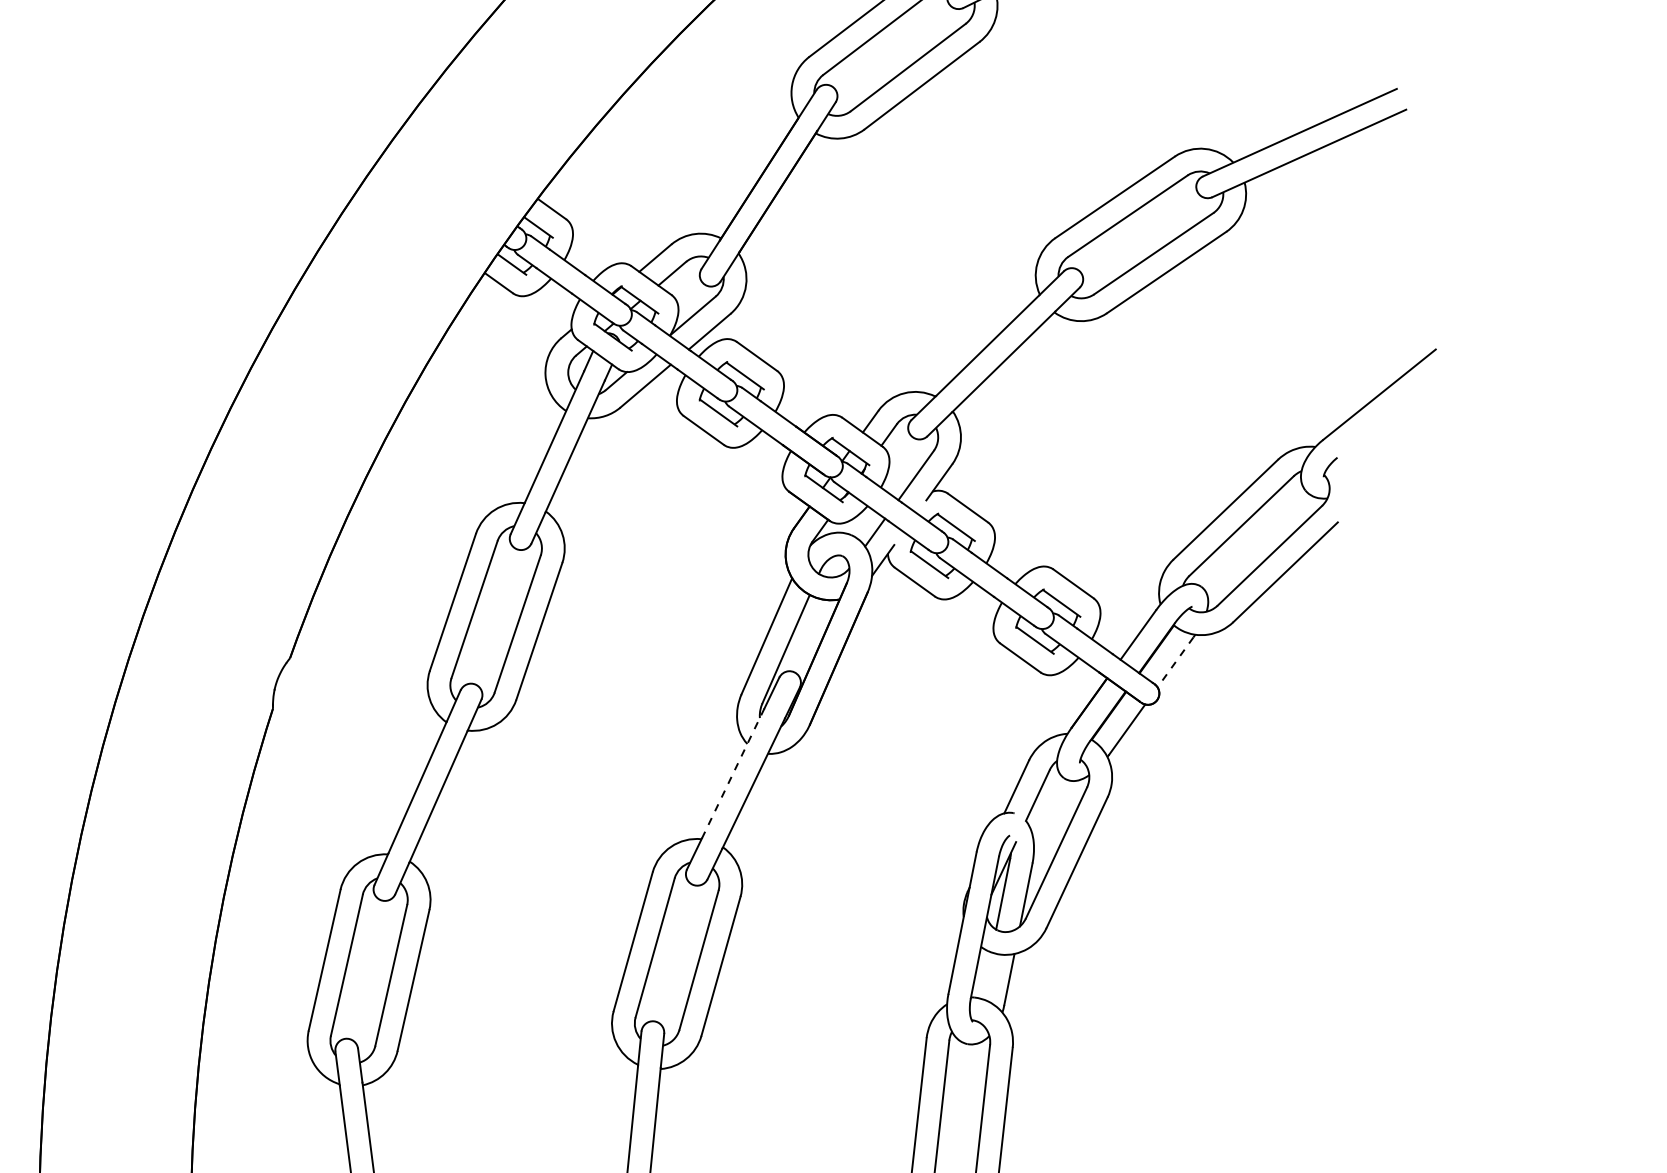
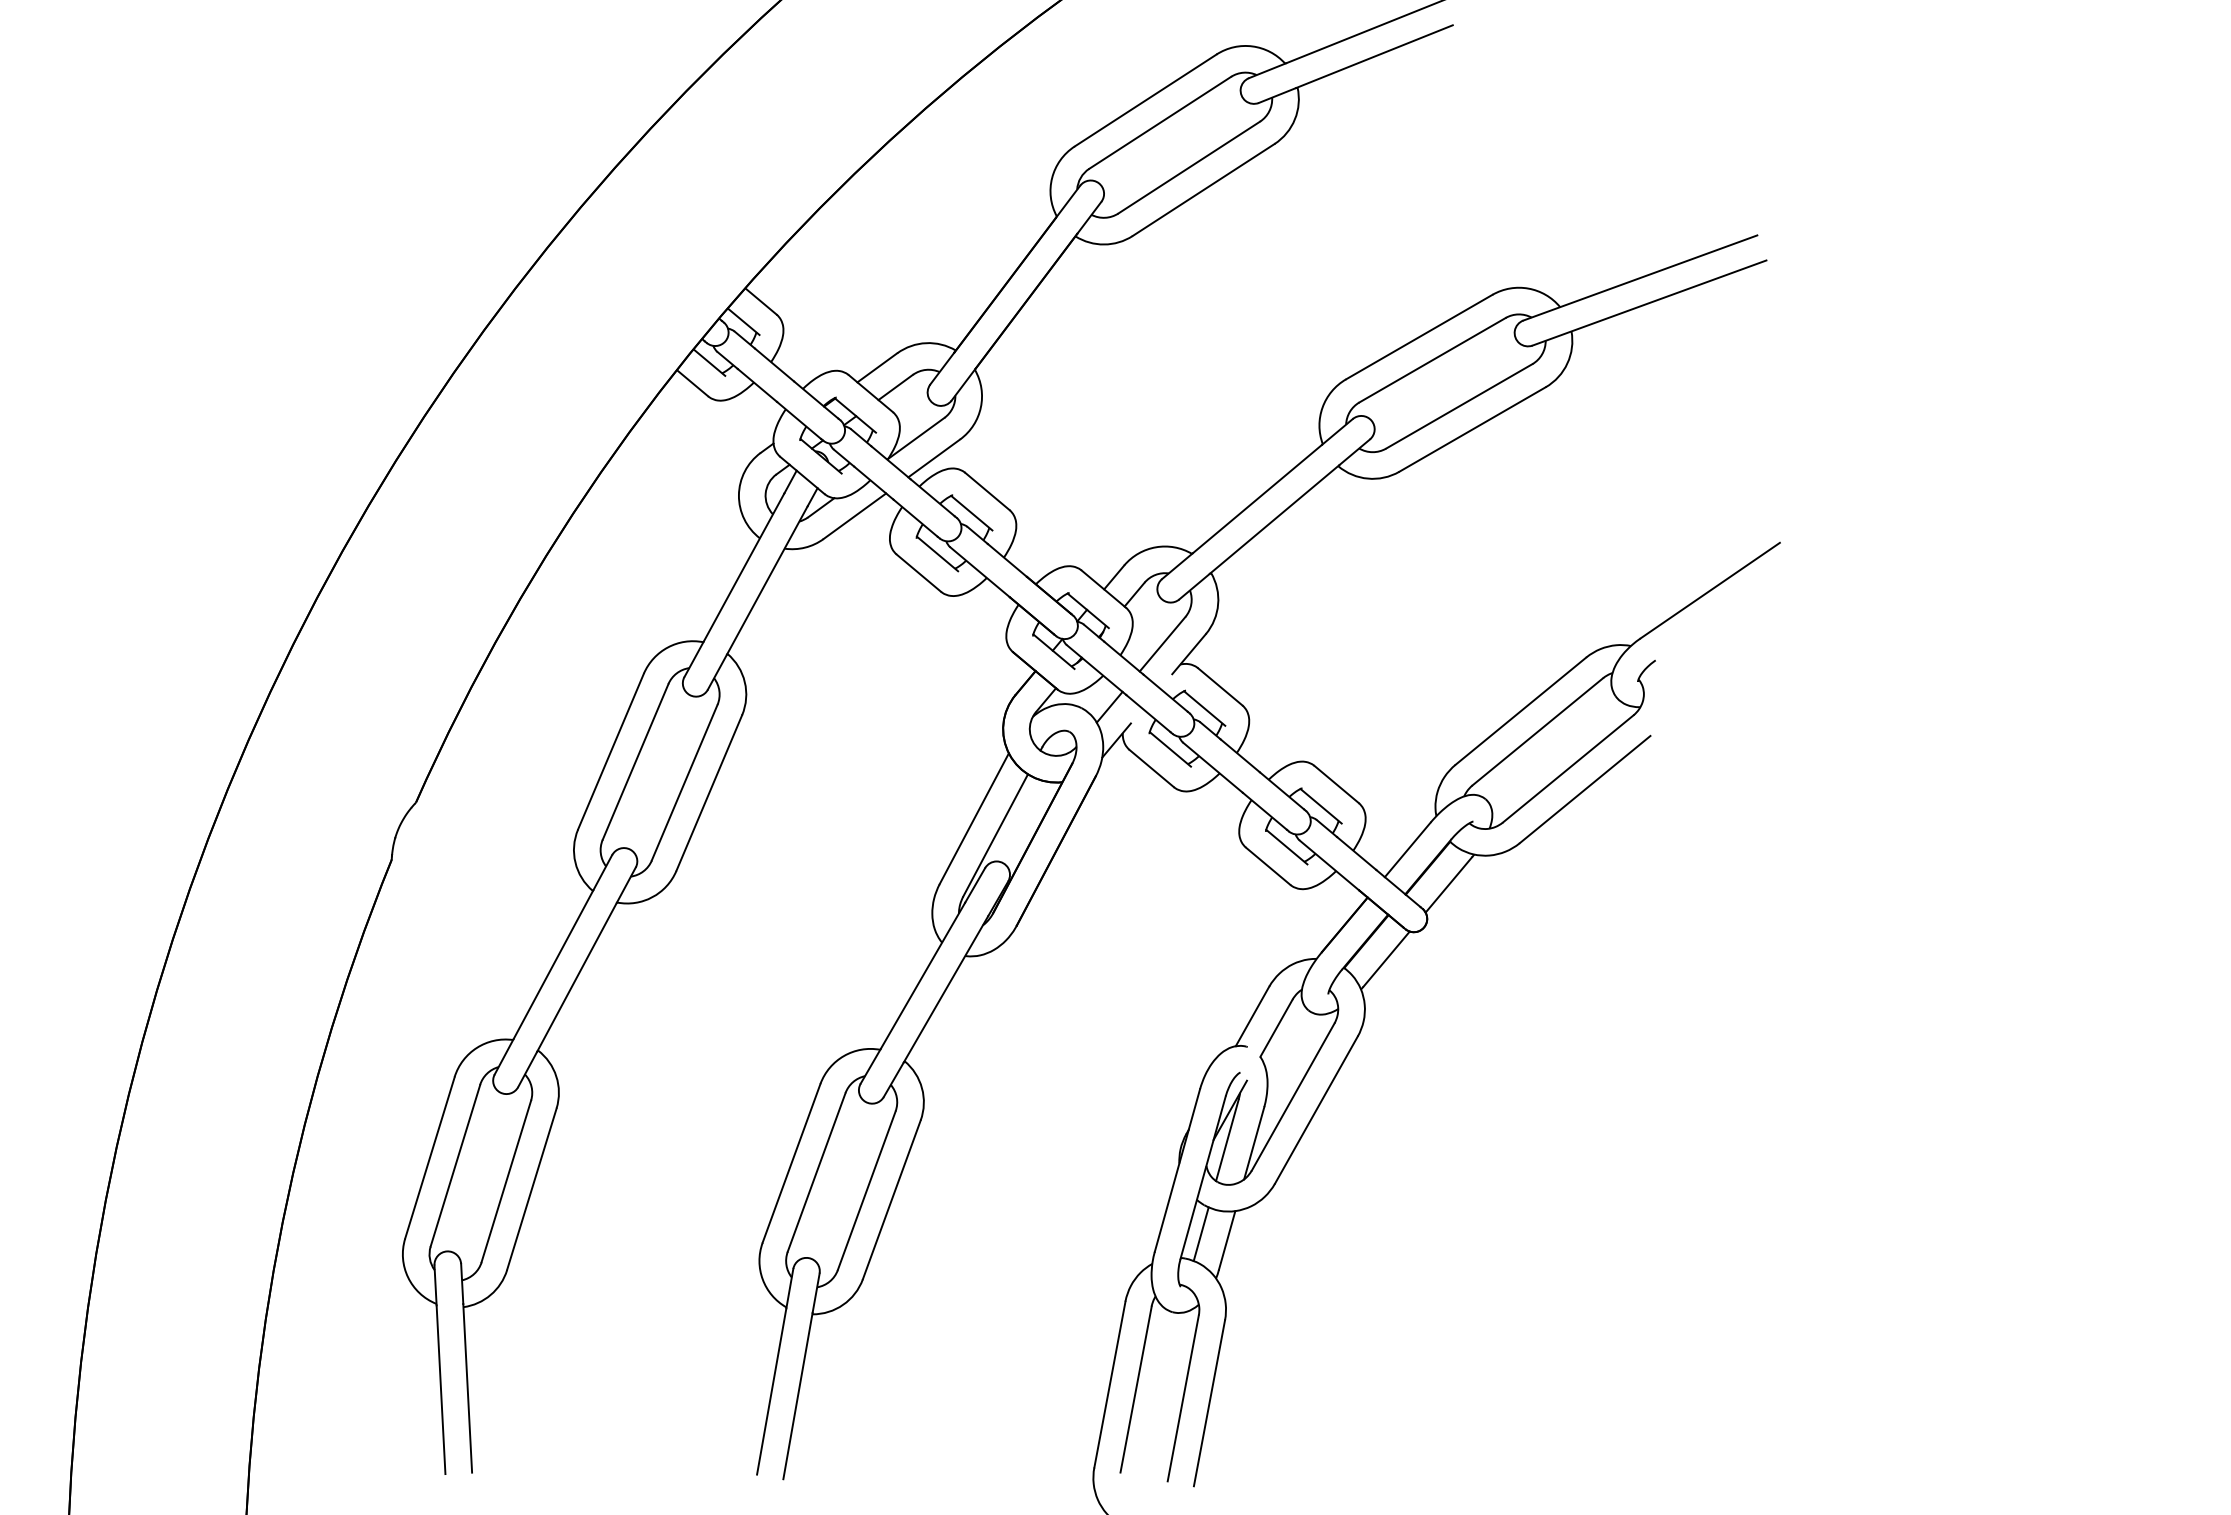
line: (1175, 662) -> (1448, 885), dashed -> solid
line: (732, 774) -> (922, 976), dashed -> solid
line: (986, 976) -> (1200, 1234), added

